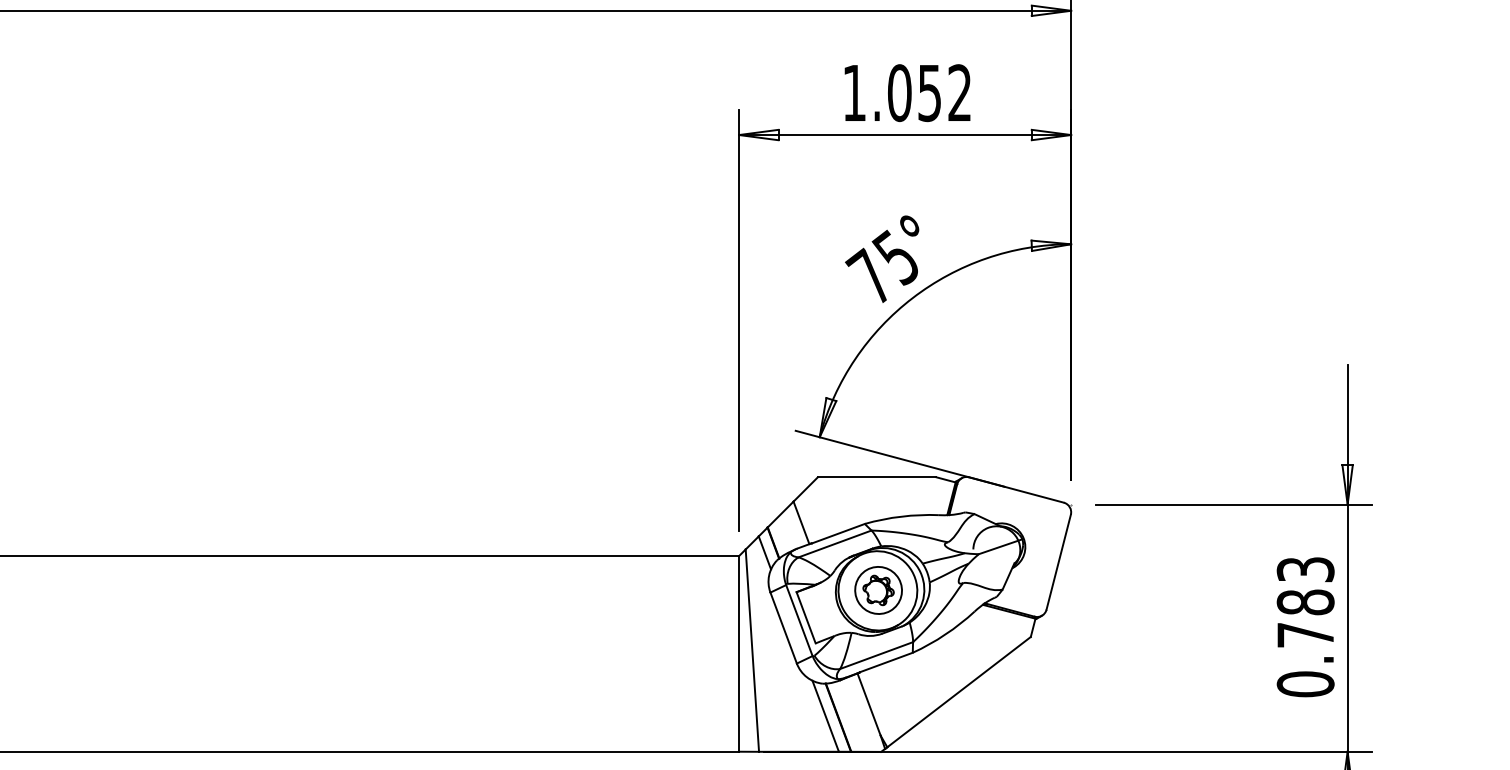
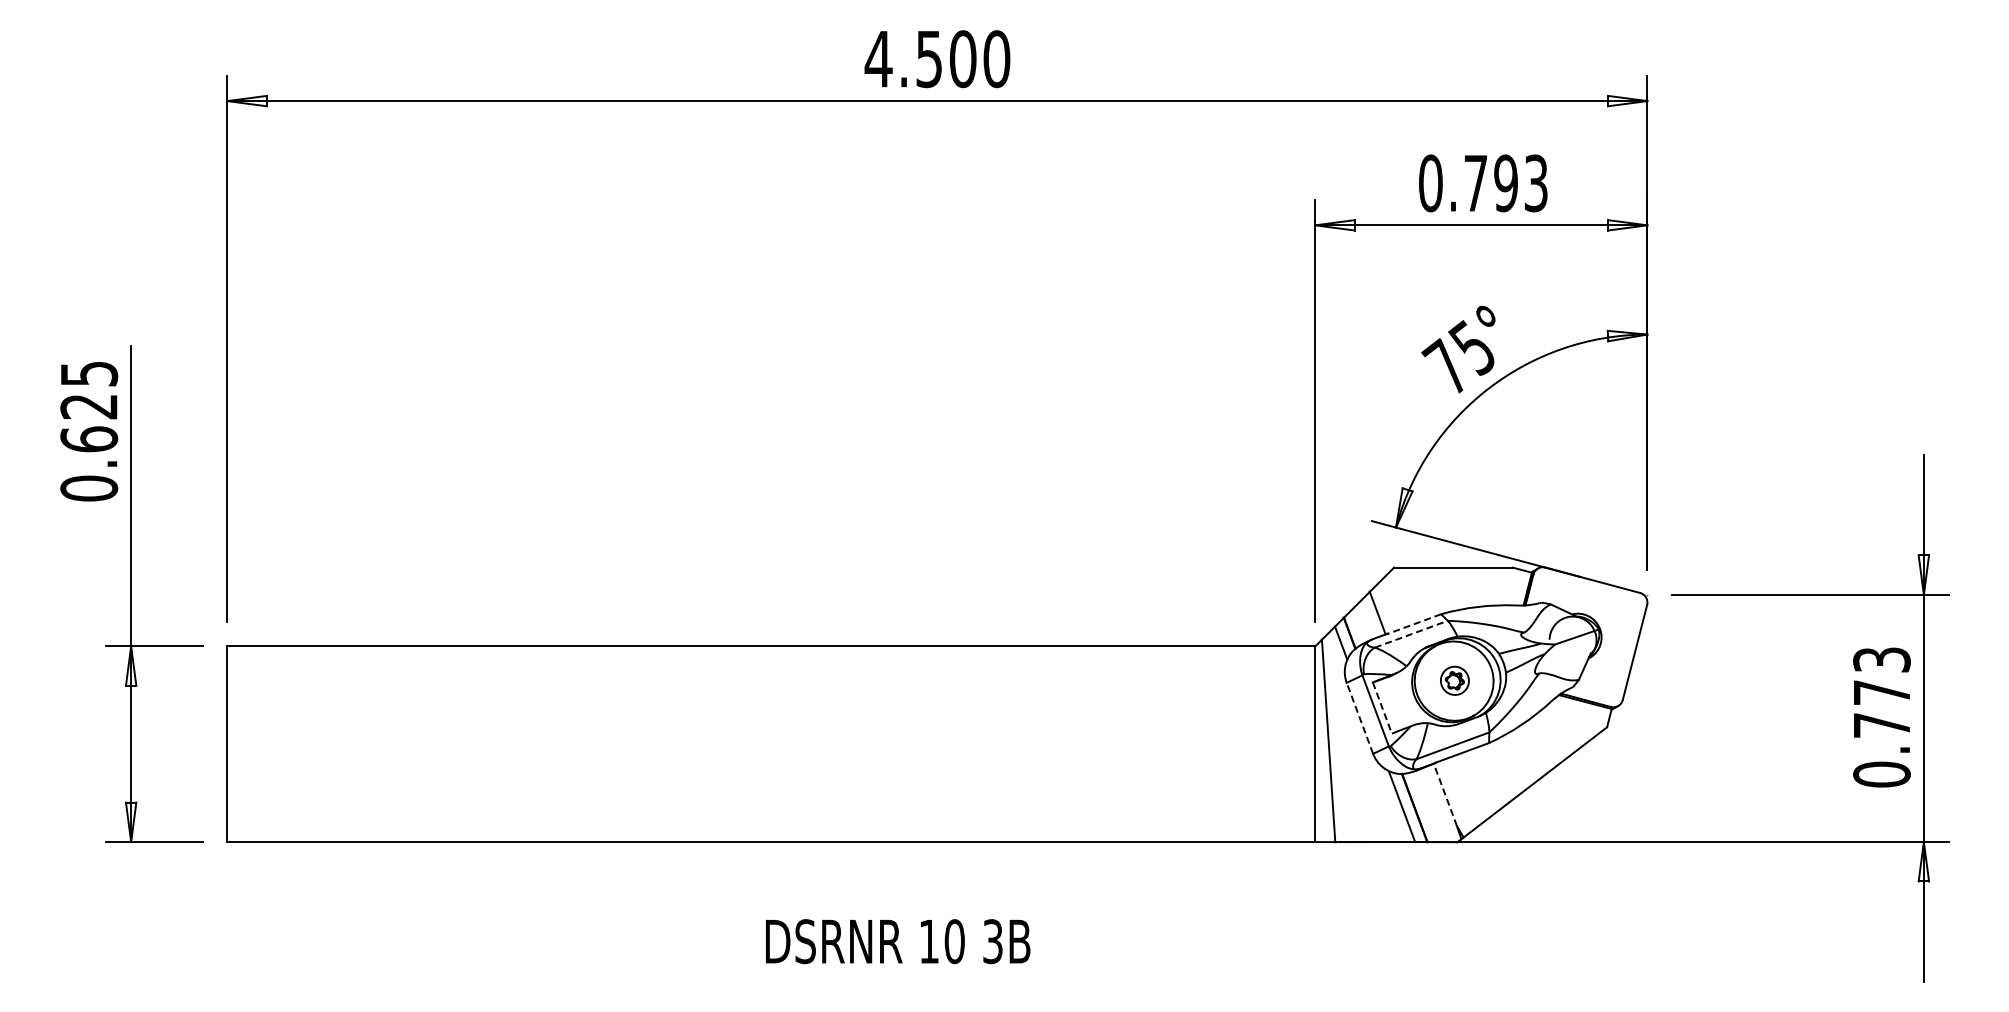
text: (907, 93) -> (1483, 183), 1.052 -> 0.793
line: (838, 534) -> (1414, 624), solid -> dashed
line: (835, 544) -> (1411, 634), solid -> dashed
part: (878, 590) -> (1454, 680), size x0.6
text: (1305, 602) -> (1881, 692), 0.783 -> 0.773
line: (806, 618) -> (1382, 708), solid -> dashed
line: (783, 628) -> (1359, 718), solid -> dashed
line: (869, 704) -> (1445, 794), solid -> dashed

